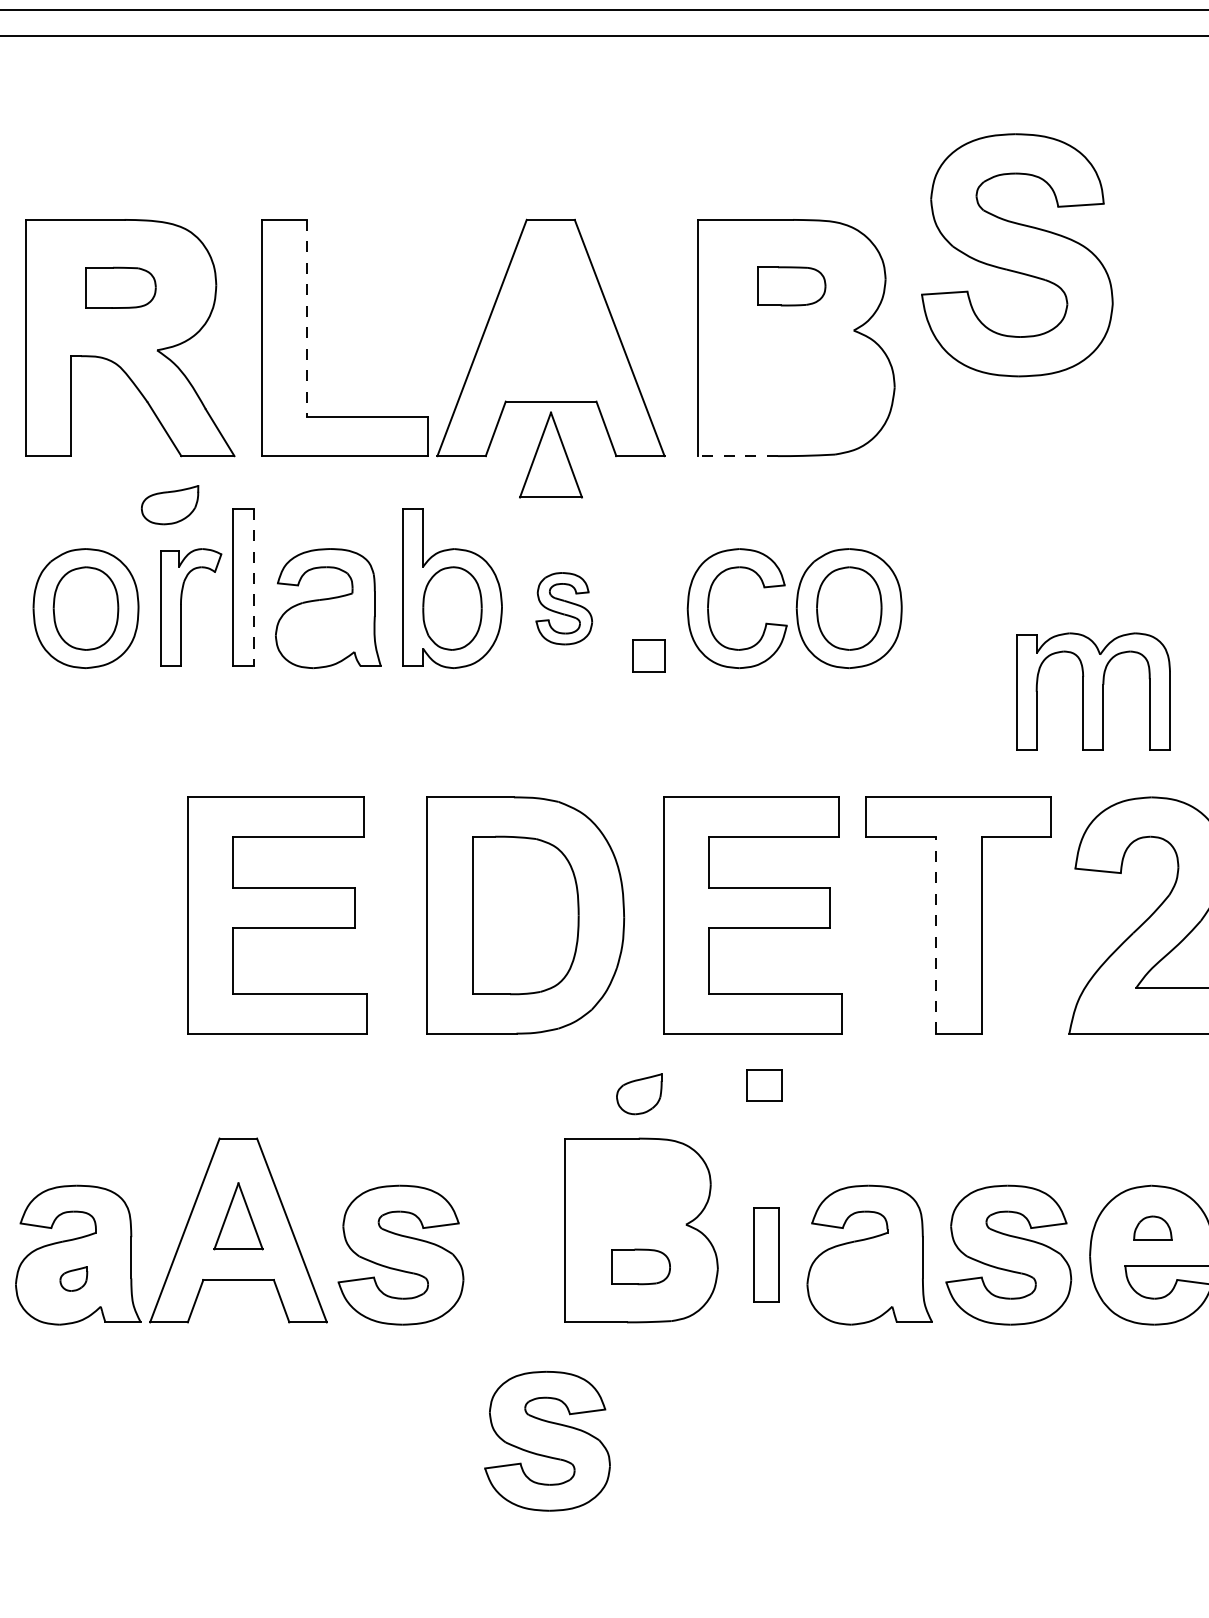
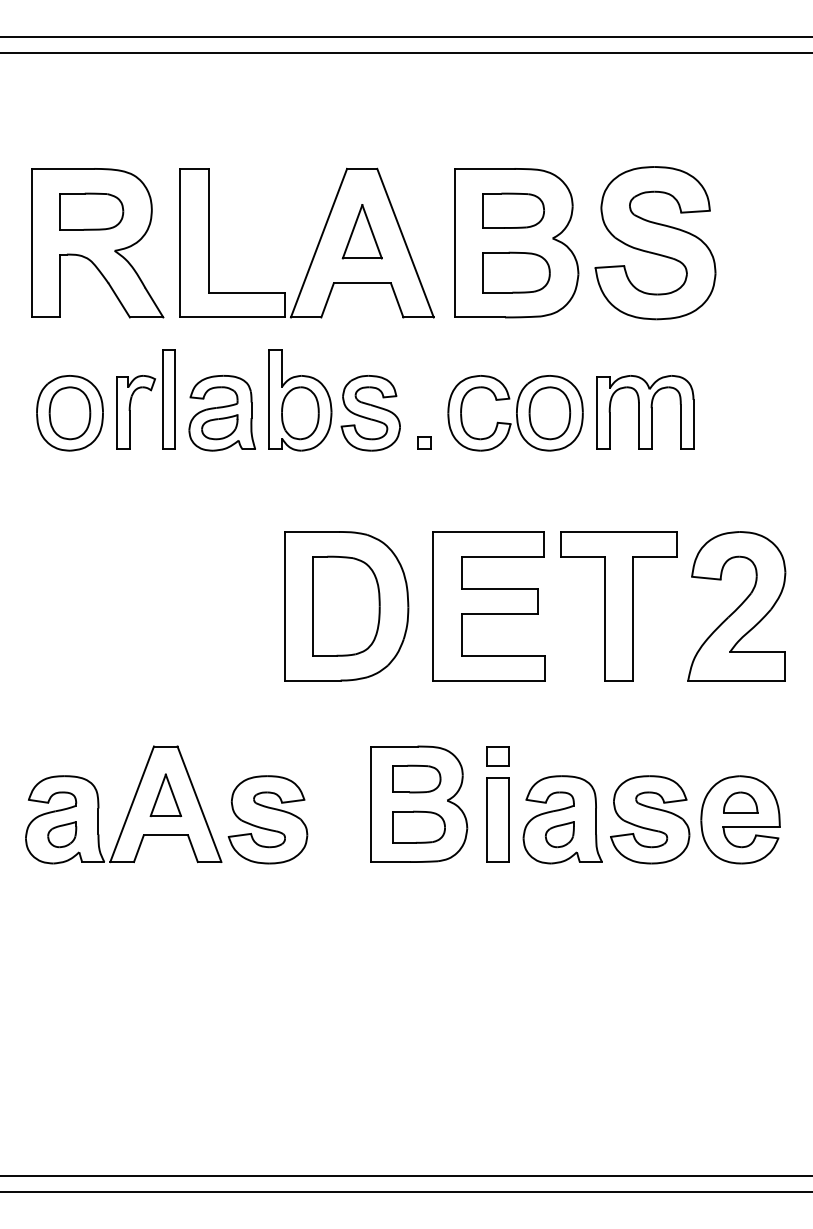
part: (1017, 255) -> (655, 243), moved
part: (791, 286) -> (513, 210), size x1.43
part: (120, 287) -> (91, 211), size x1.43
line: (307, 317) -> (209, 230), dashed -> solid
part: (796, 384) -> (516, 272), added
part: (549, 454) -> (361, 231), moved
line: (737, 456) -> (479, 317), dashed -> solid
part: (169, 505) -> (219, 427), moved
line: (253, 586) -> (175, 399), dashed -> solid
part: (563, 608) -> (370, 413), size x1.67
part: (649, 655) -> (424, 442), size x0.62
part: (1093, 691) -> (645, 412), moved
part: (276, 915) -> (189, 606), removed
line: (936, 934) -> (604, 618), dashed -> solid
part: (764, 1086) -> (497, 756), moved
part: (638, 1094) -> (559, 834), moved
part: (637, 1189) -> (416, 778), added
part: (1152, 1227) -> (740, 802), size x1.43
part: (765, 1254) -> (497, 819), size x1.43
part: (640, 1265) -> (418, 826), size x1.43
part: (74, 1278) -> (62, 834), size x1.67
part: (548, 1440) -> (360, 936), removed

